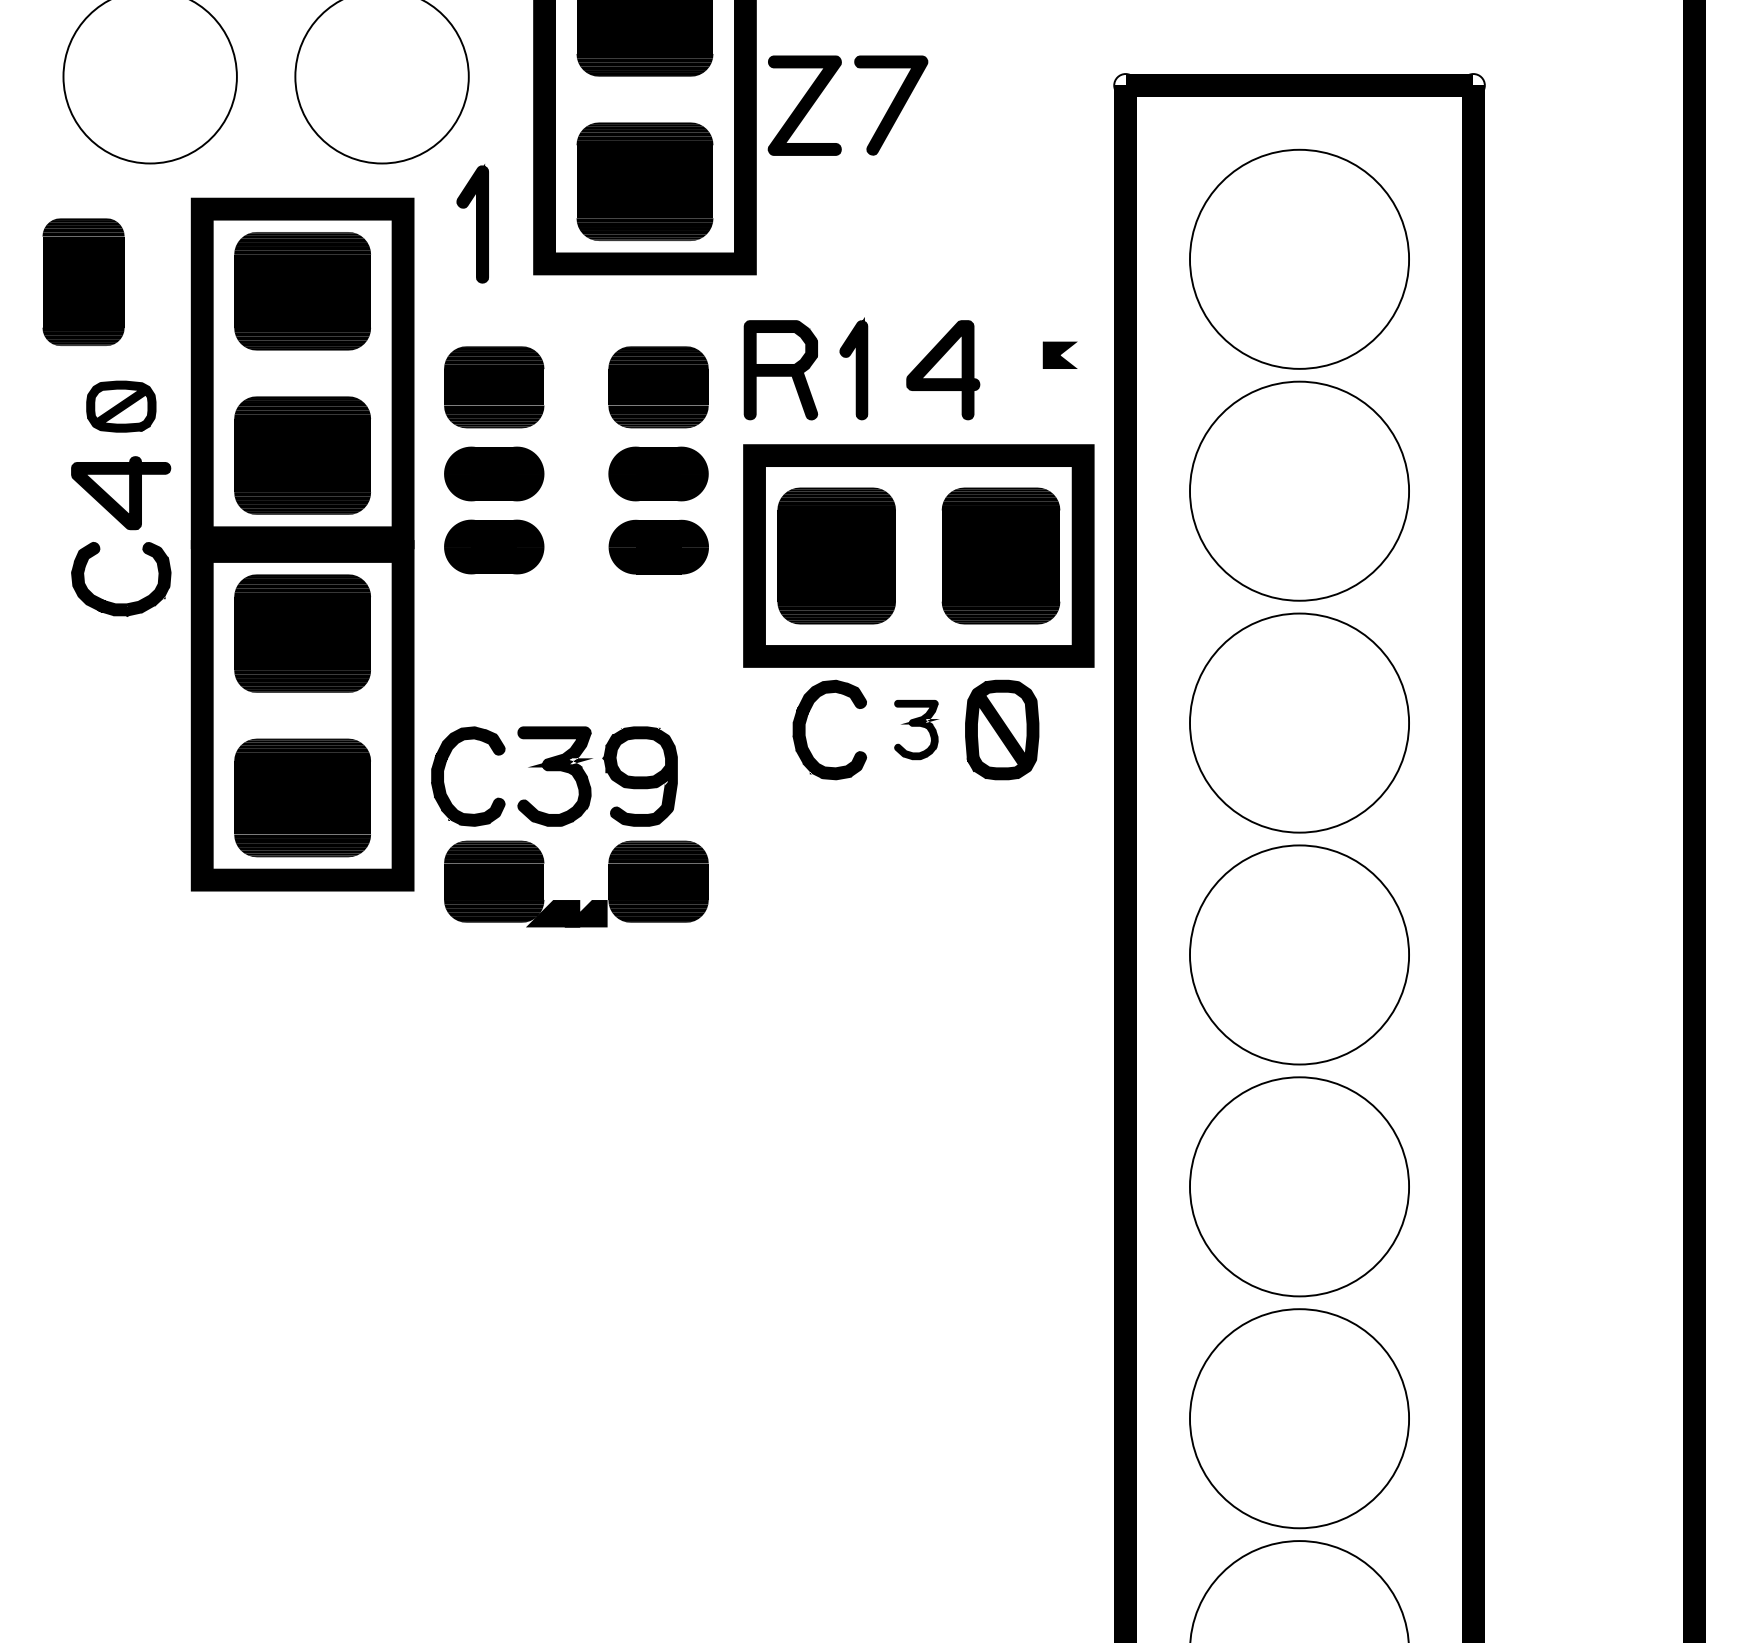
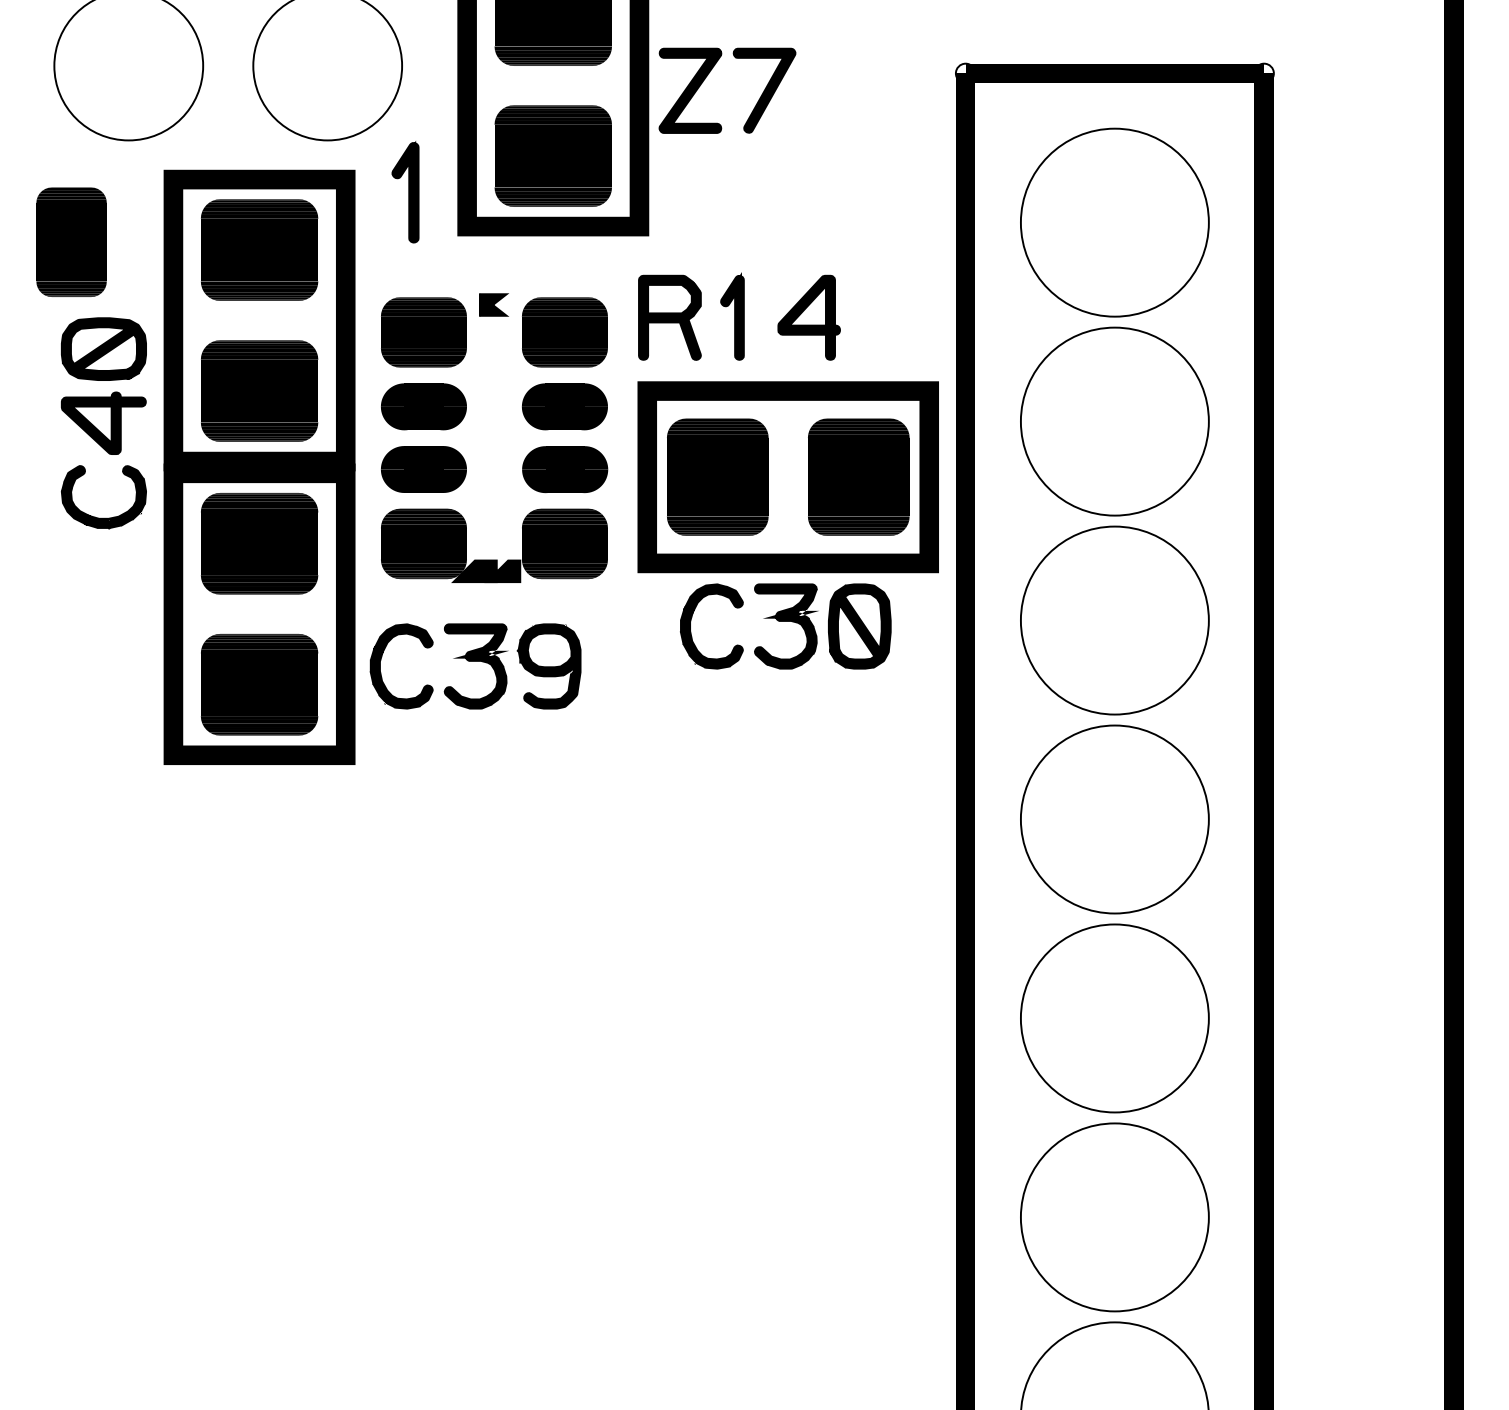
part: (1059, 354) -> (493, 304), moved
part: (121, 406) -> (104, 348), size x1.43
part: (916, 729) -> (786, 626), size x1.67
part: (576, 900) -> (494, 559), moved

